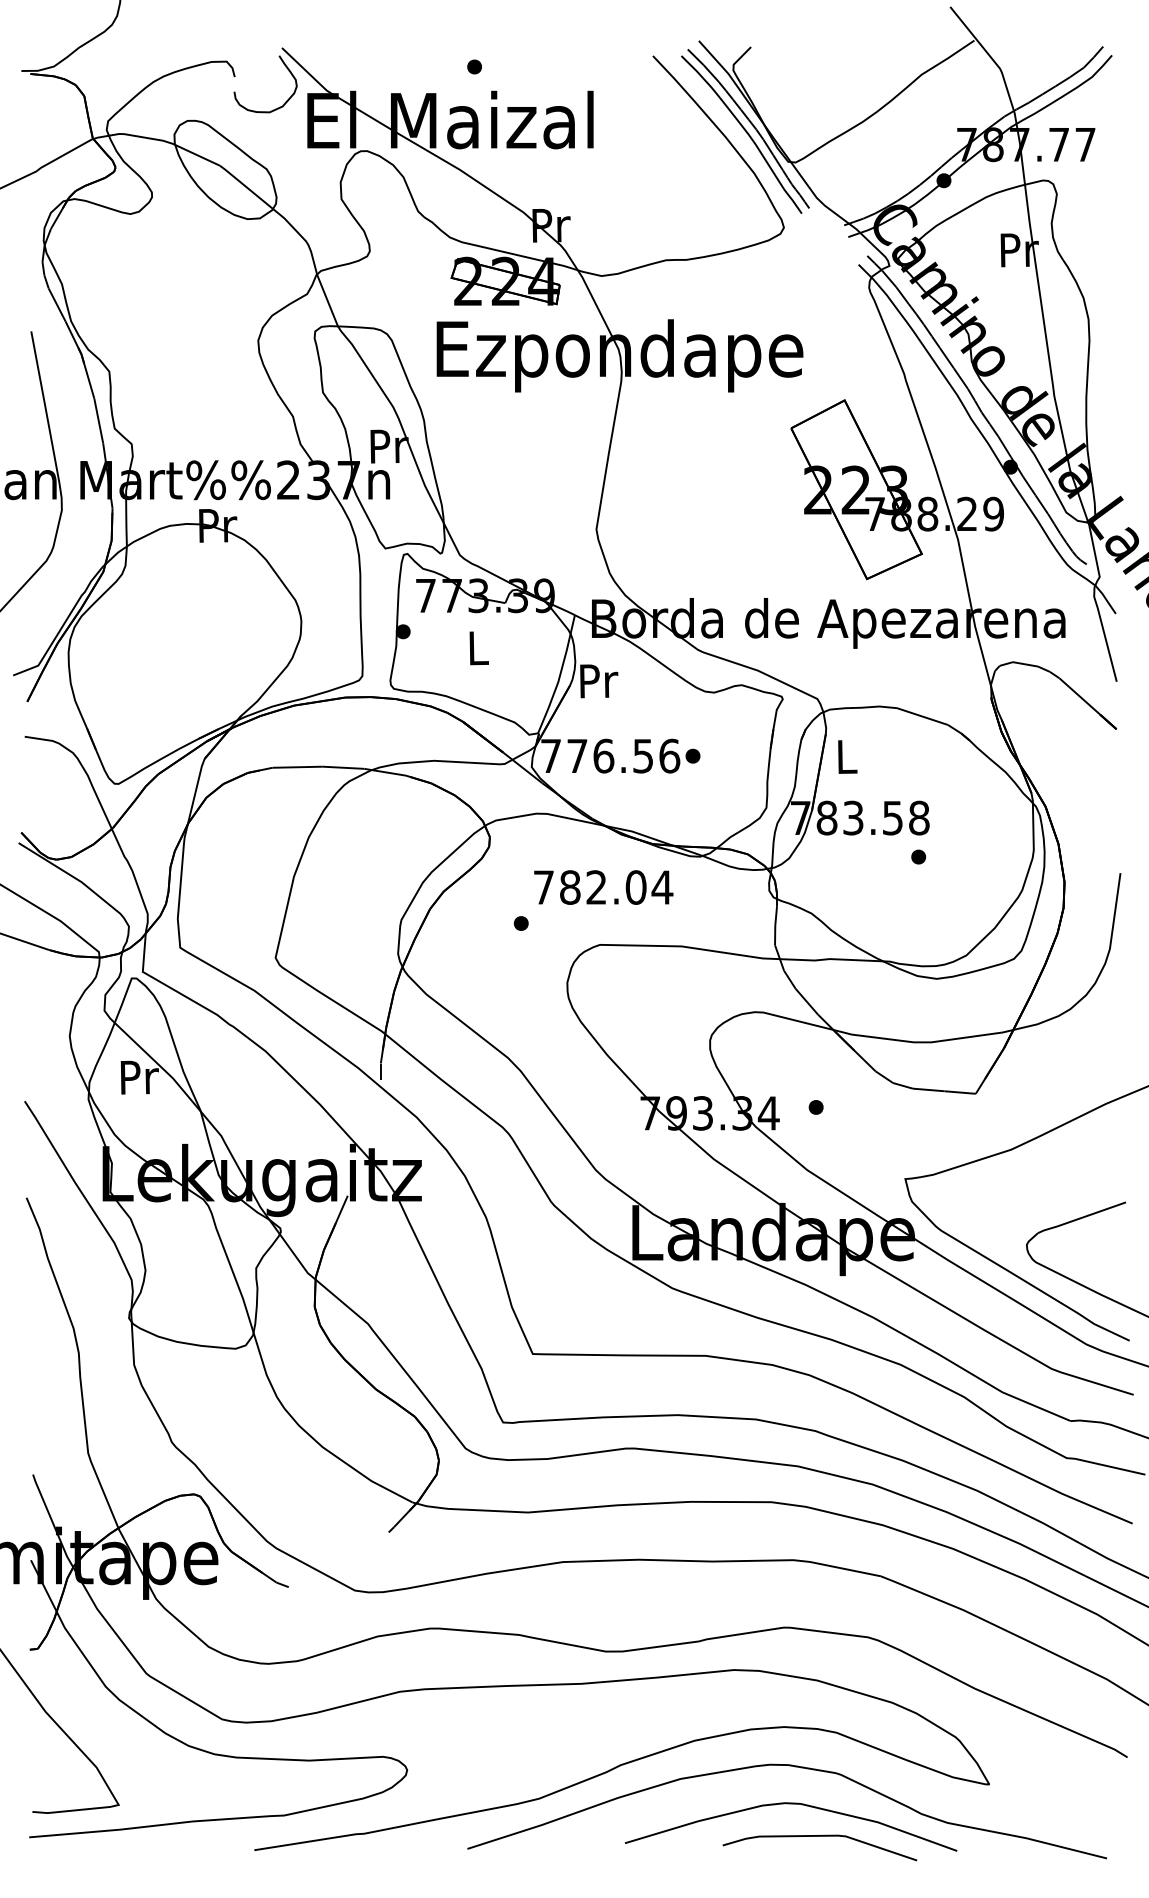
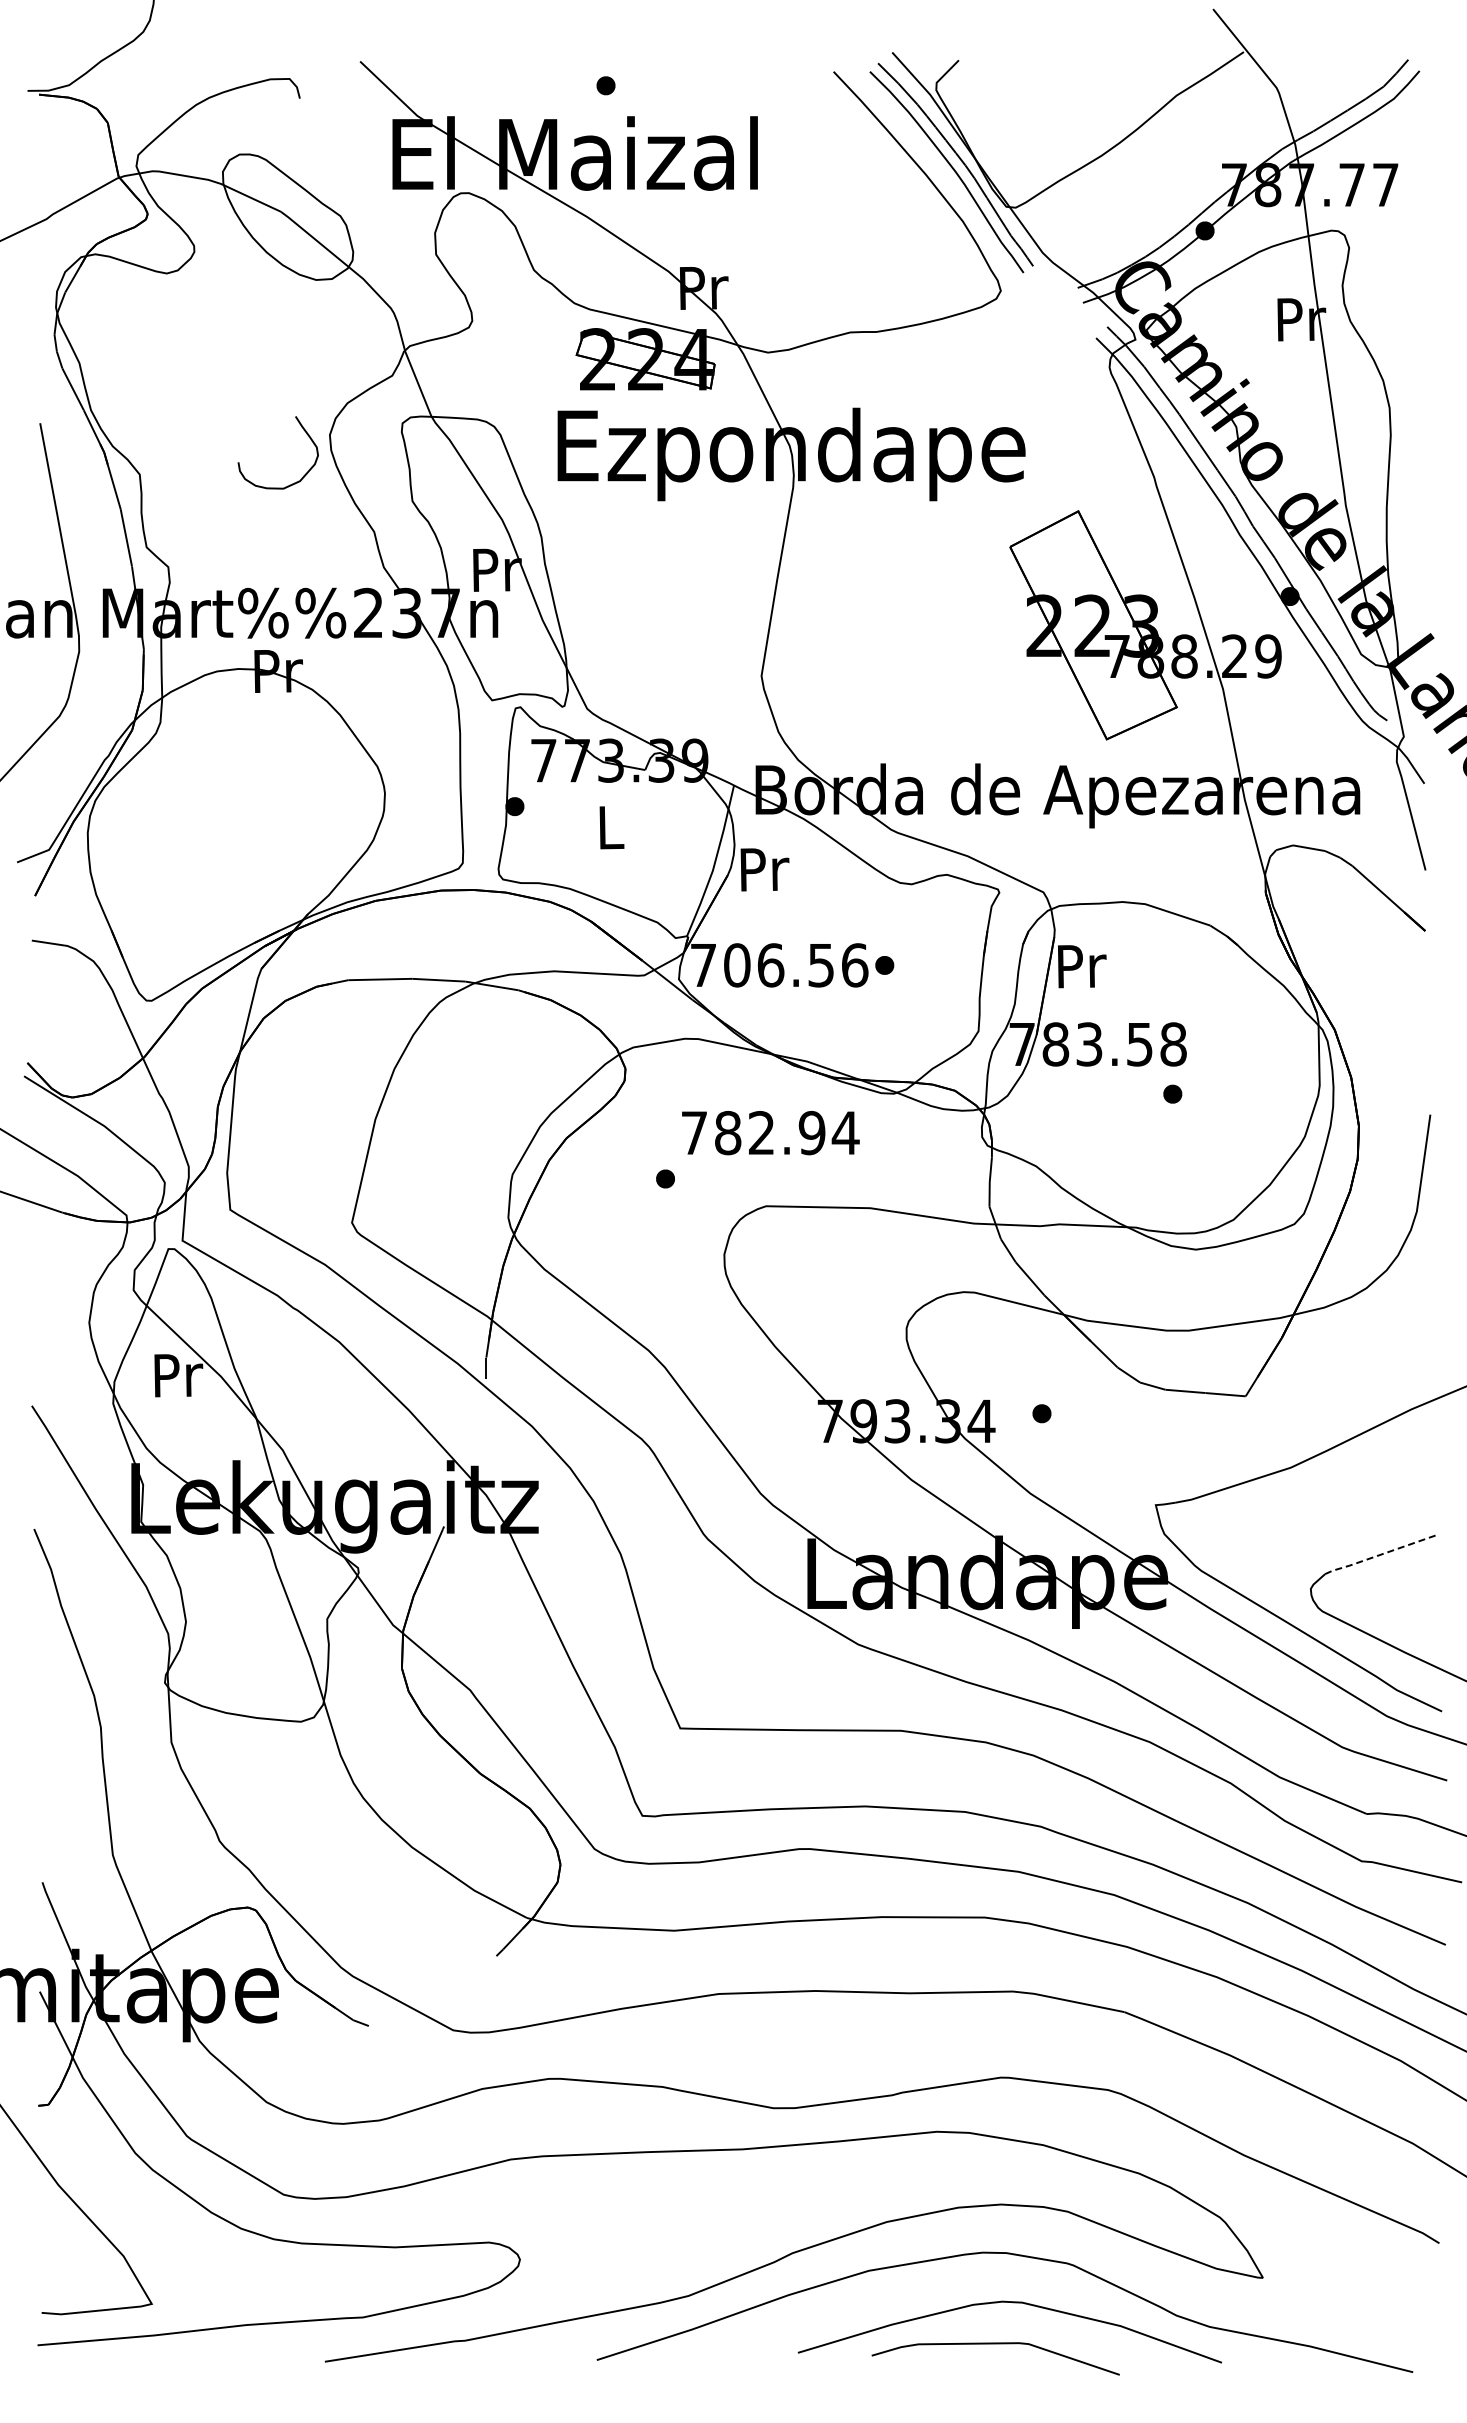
curve: (285, 66) -> (303, 430), moved
text: (577, 756) -> (737, 965), 776.56 -> 706.56
text: (847, 757) -> (1082, 966), L -> Pr
text: (635, 887) -> (811, 1133), 782.04 -> 782.94
line: (1081, 1218) -> (1380, 1555), solid -> dashed
curve: (819, 1836) -> (995, 2344), moved

